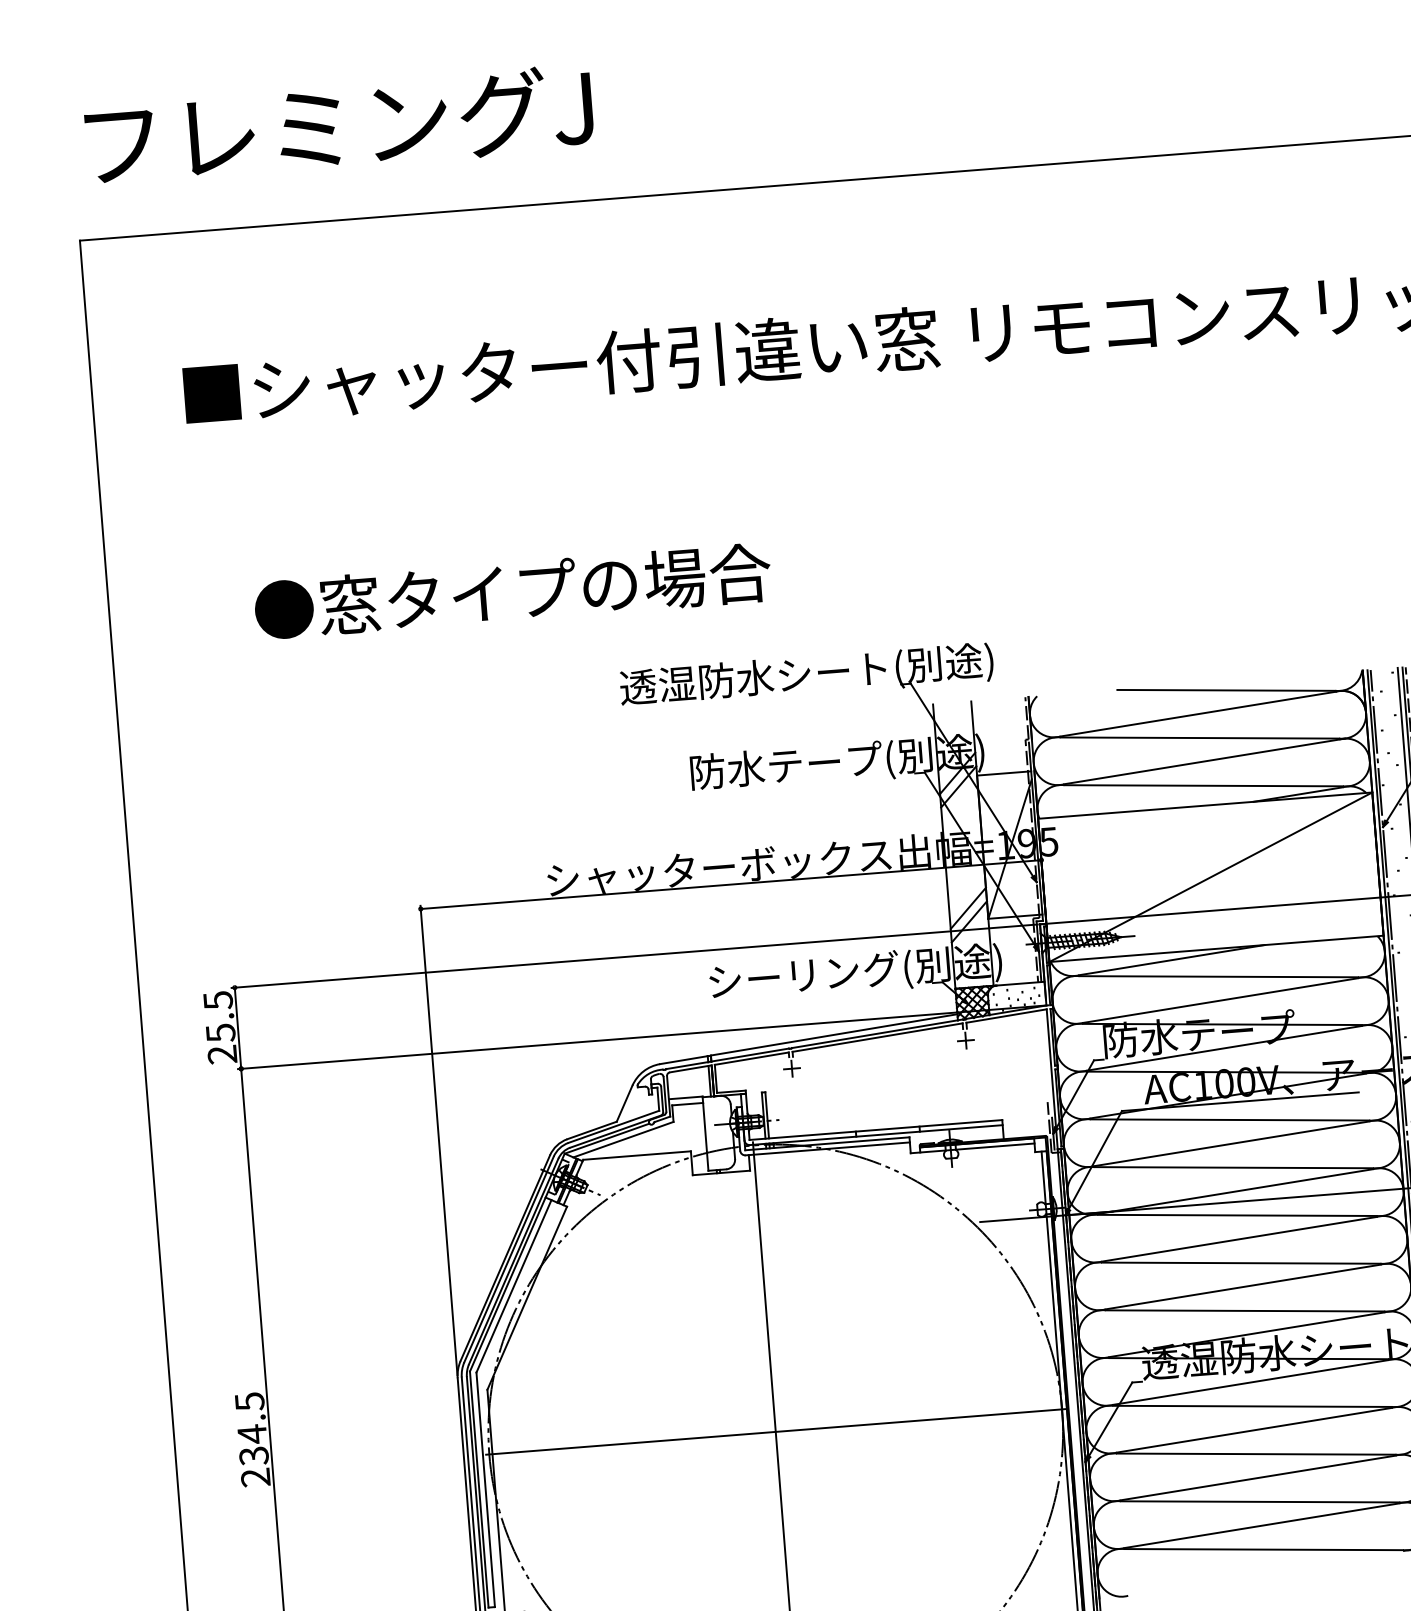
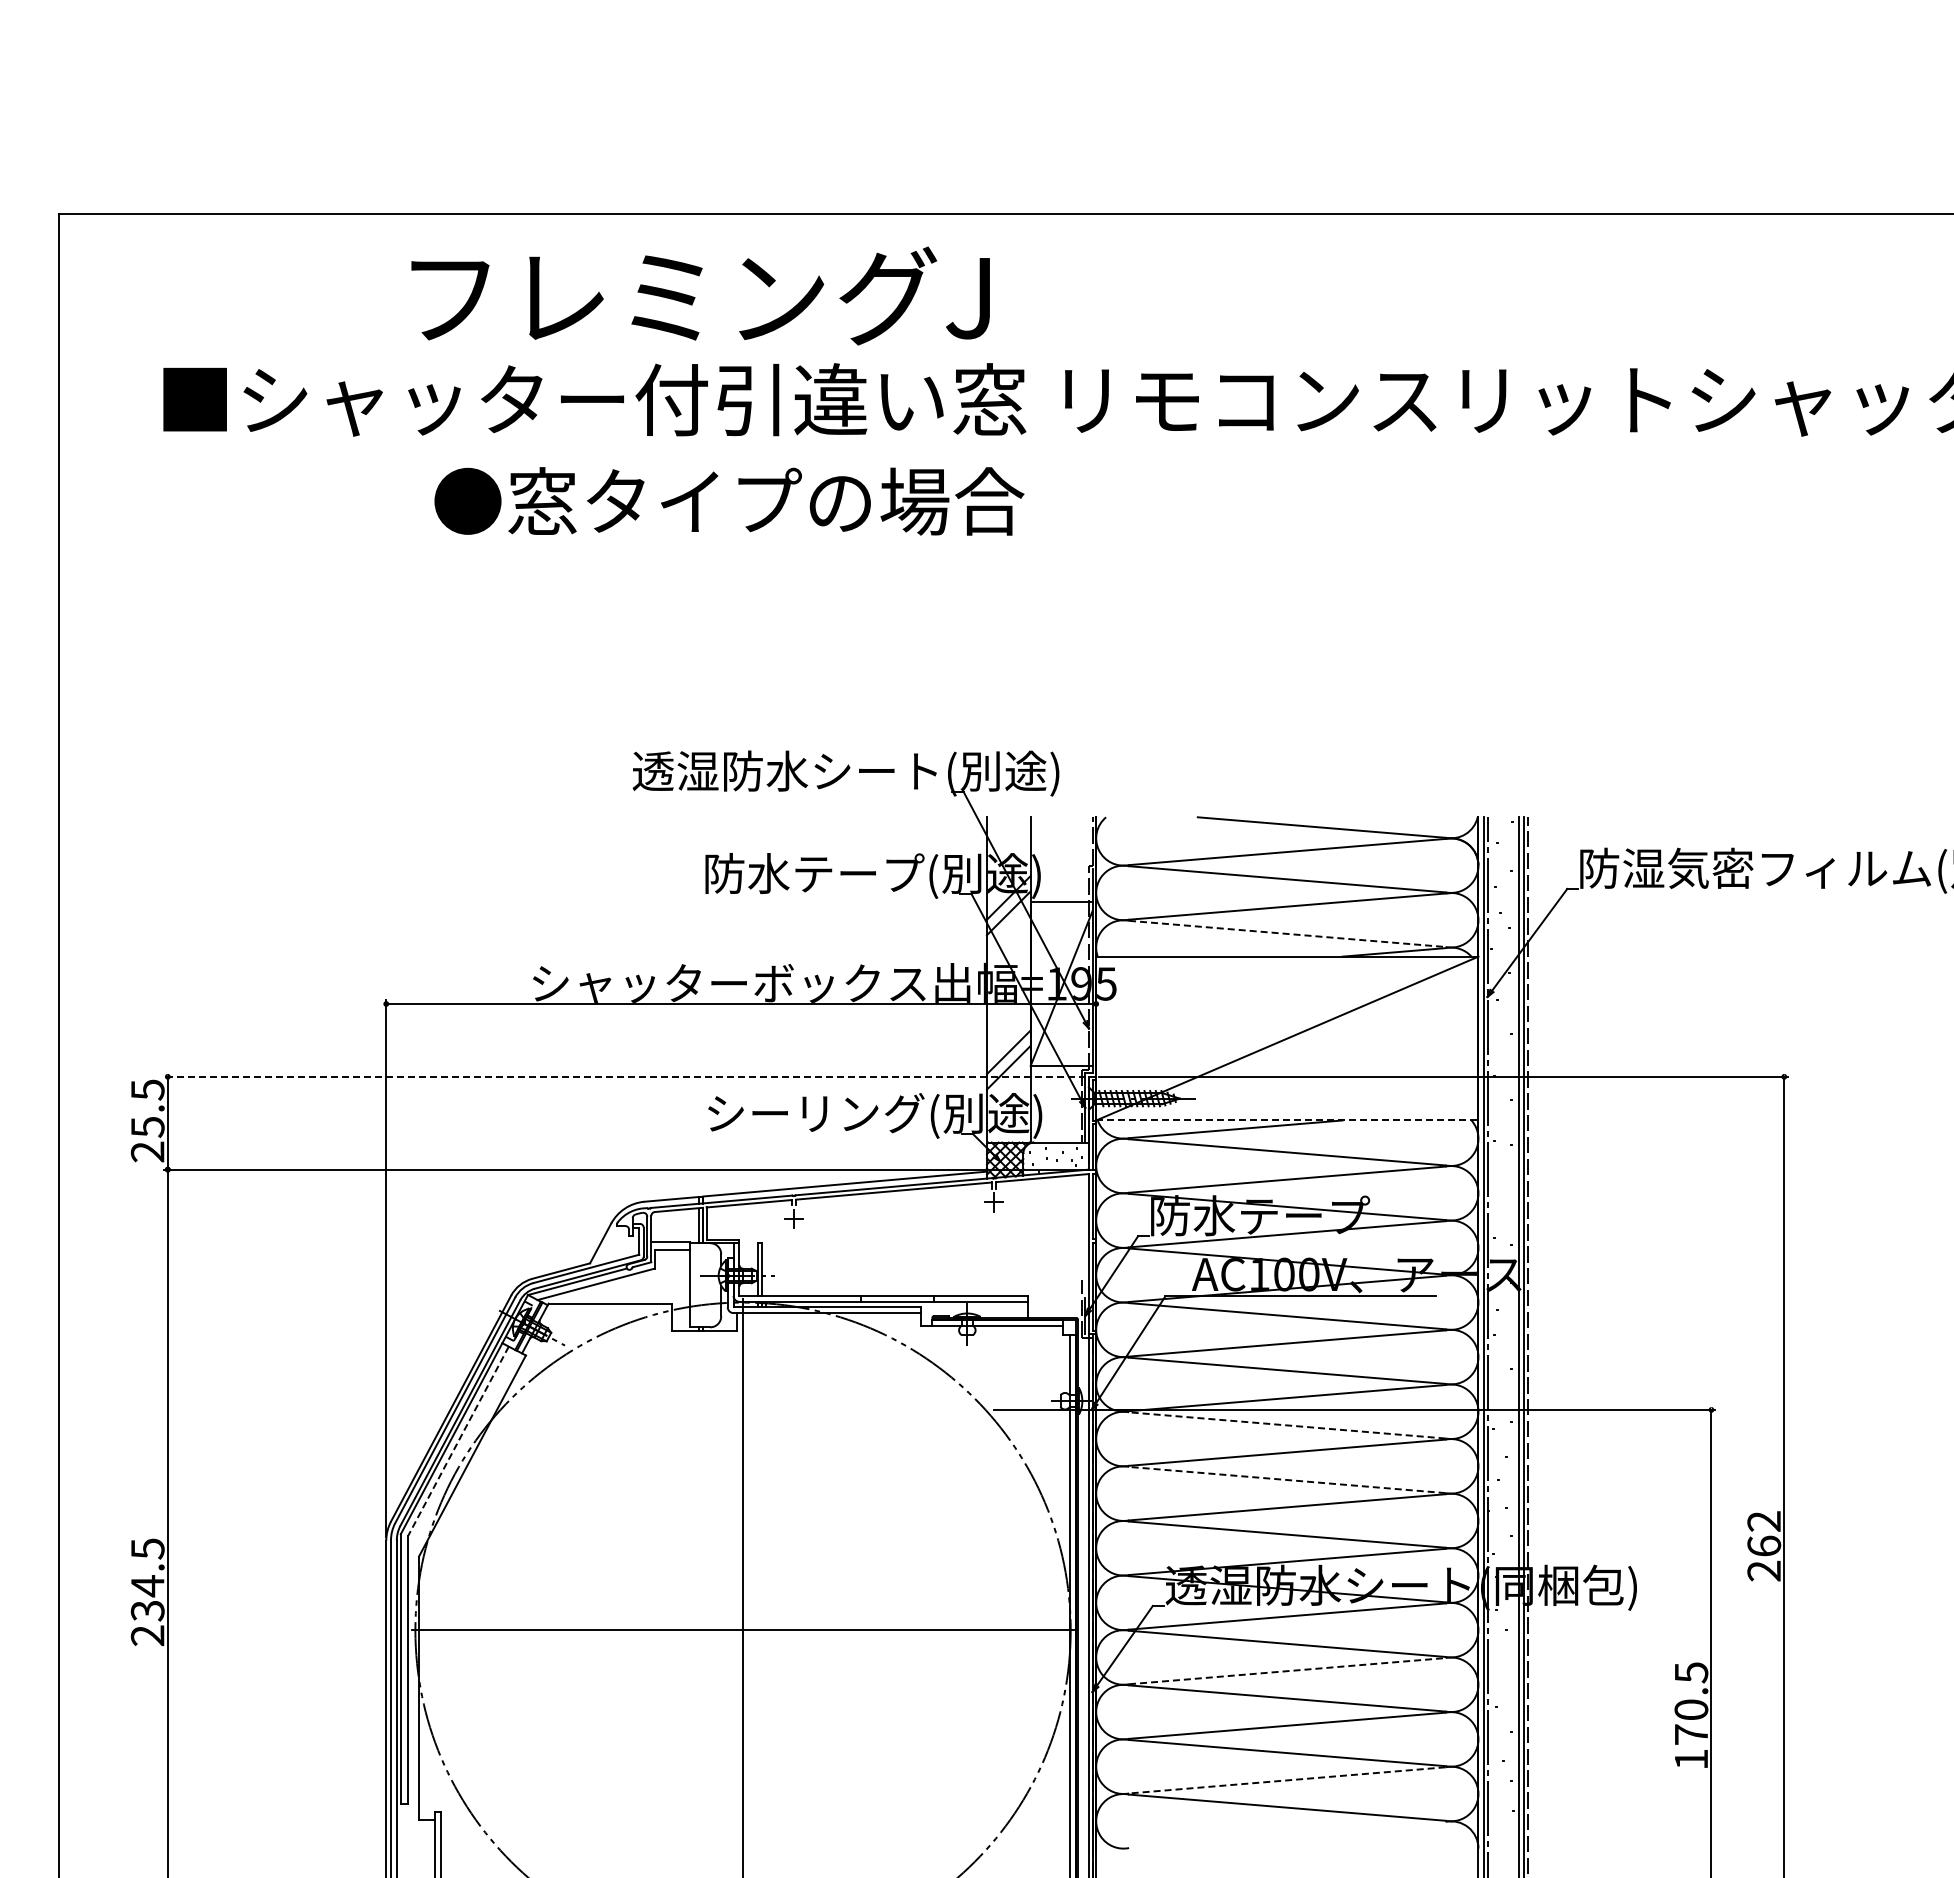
text: (339, 125) -> (700, 295), moved
text: (512, 591) -> (729, 501), moved
line: (1203, 785) -> (1287, 933), solid -> dashed
line: (1216, 948) -> (1287, 1120), solid -> dashed
line: (634, 956) -> (624, 1076), solid -> dashed
line: (1237, 1215) -> (1287, 1425), solid -> dashed
line: (1241, 1263) -> (1287, 1480), solid -> dashed
line: (514, 1286) -> (458, 1441), solid -> dashed
line: (1254, 1430) -> (1287, 1671), solid -> dashed
line: (1262, 1525) -> (1287, 1780), solid -> dashed

